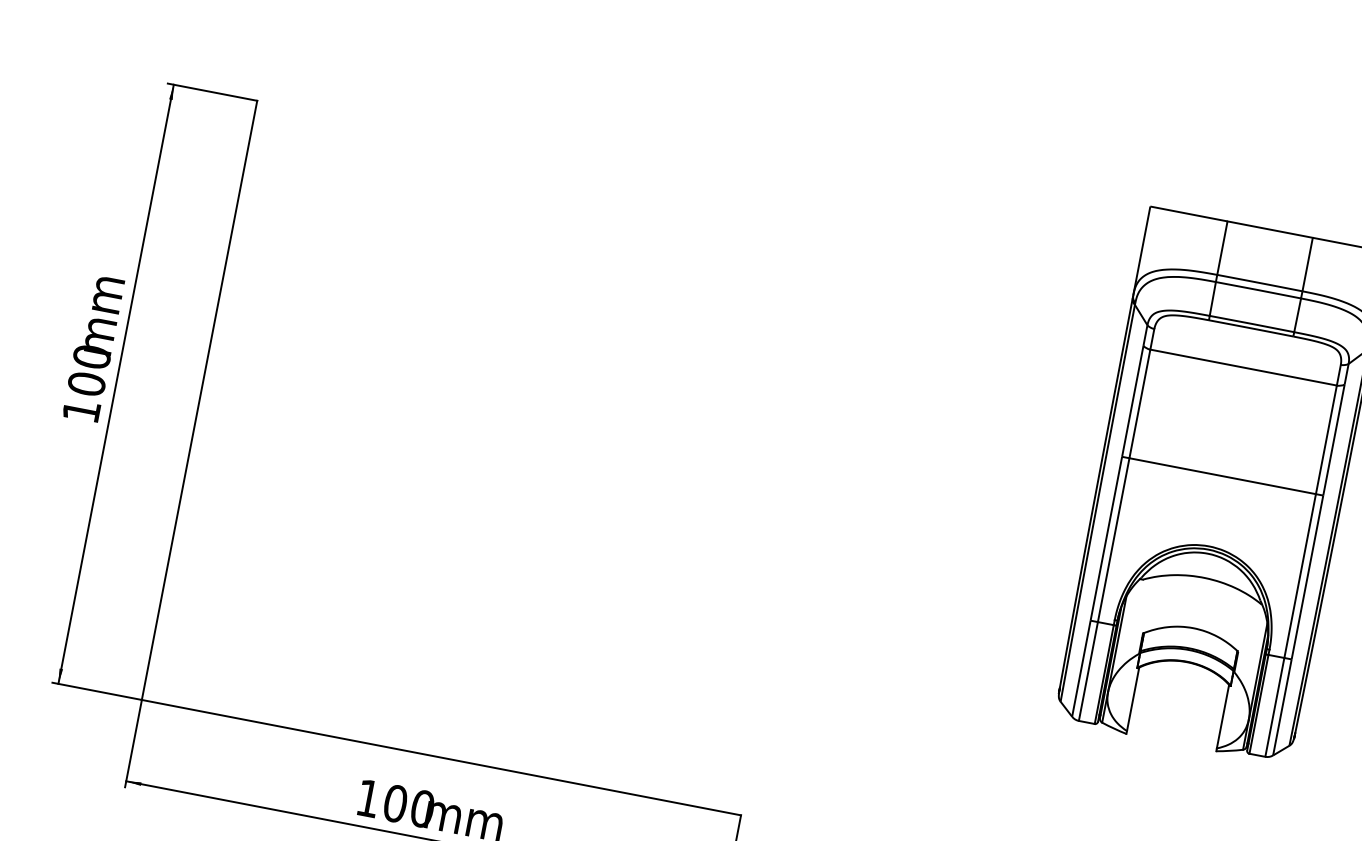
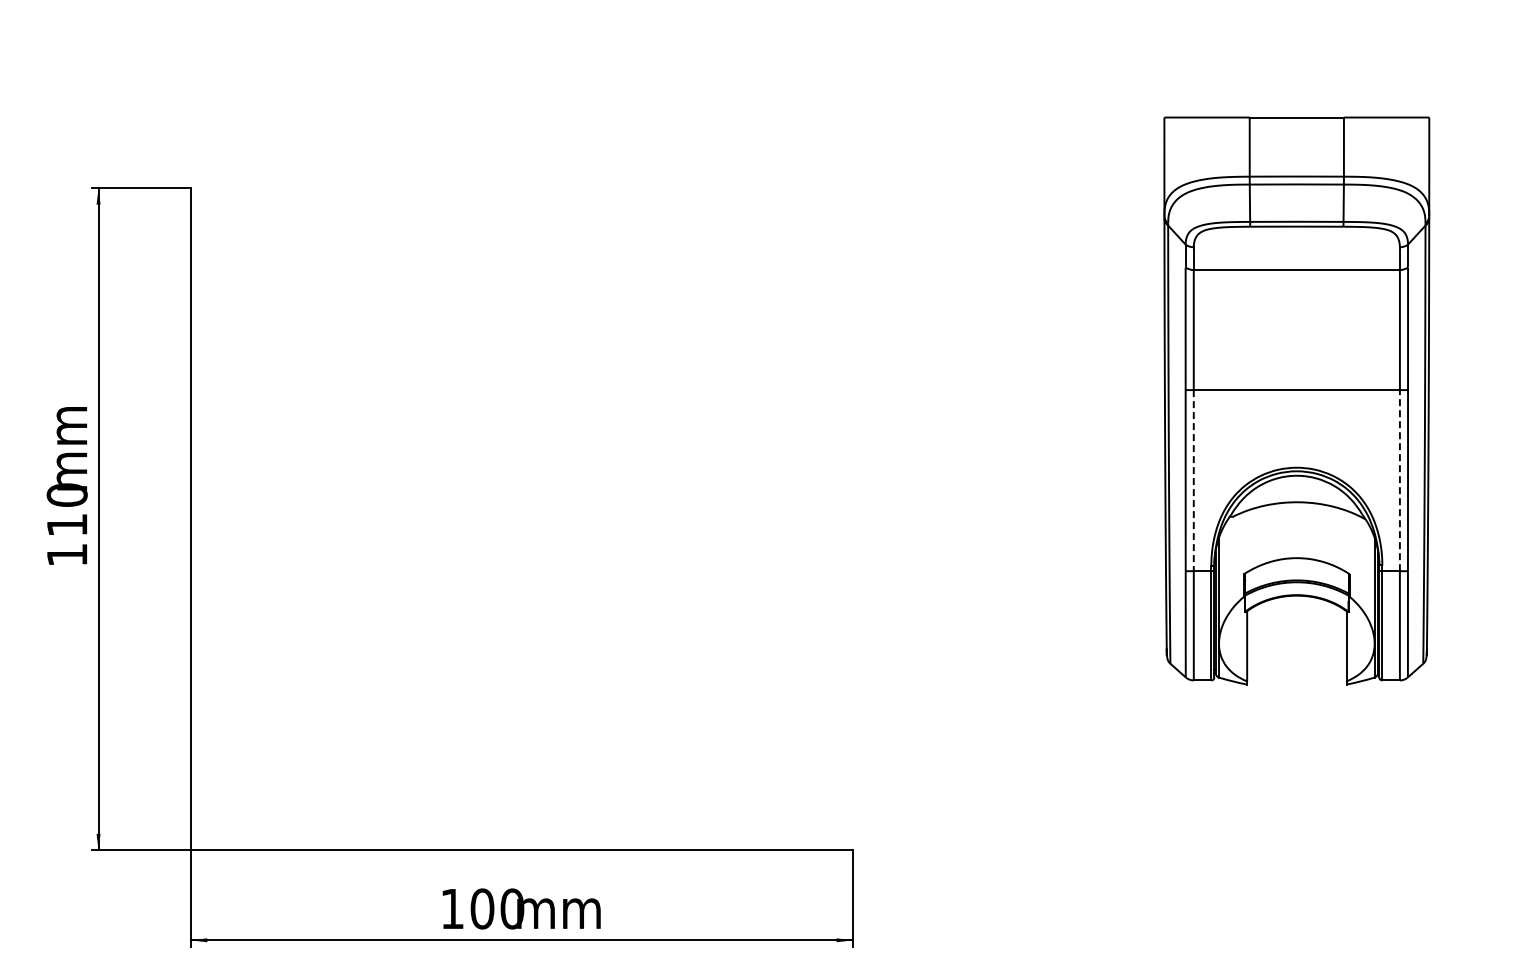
text: (86, 383) -> (66, 524), 100 -> 110
line: (1113, 539) -> (1193, 480), solid -> dashed
line: (1299, 575) -> (1399, 480), solid -> dashed

